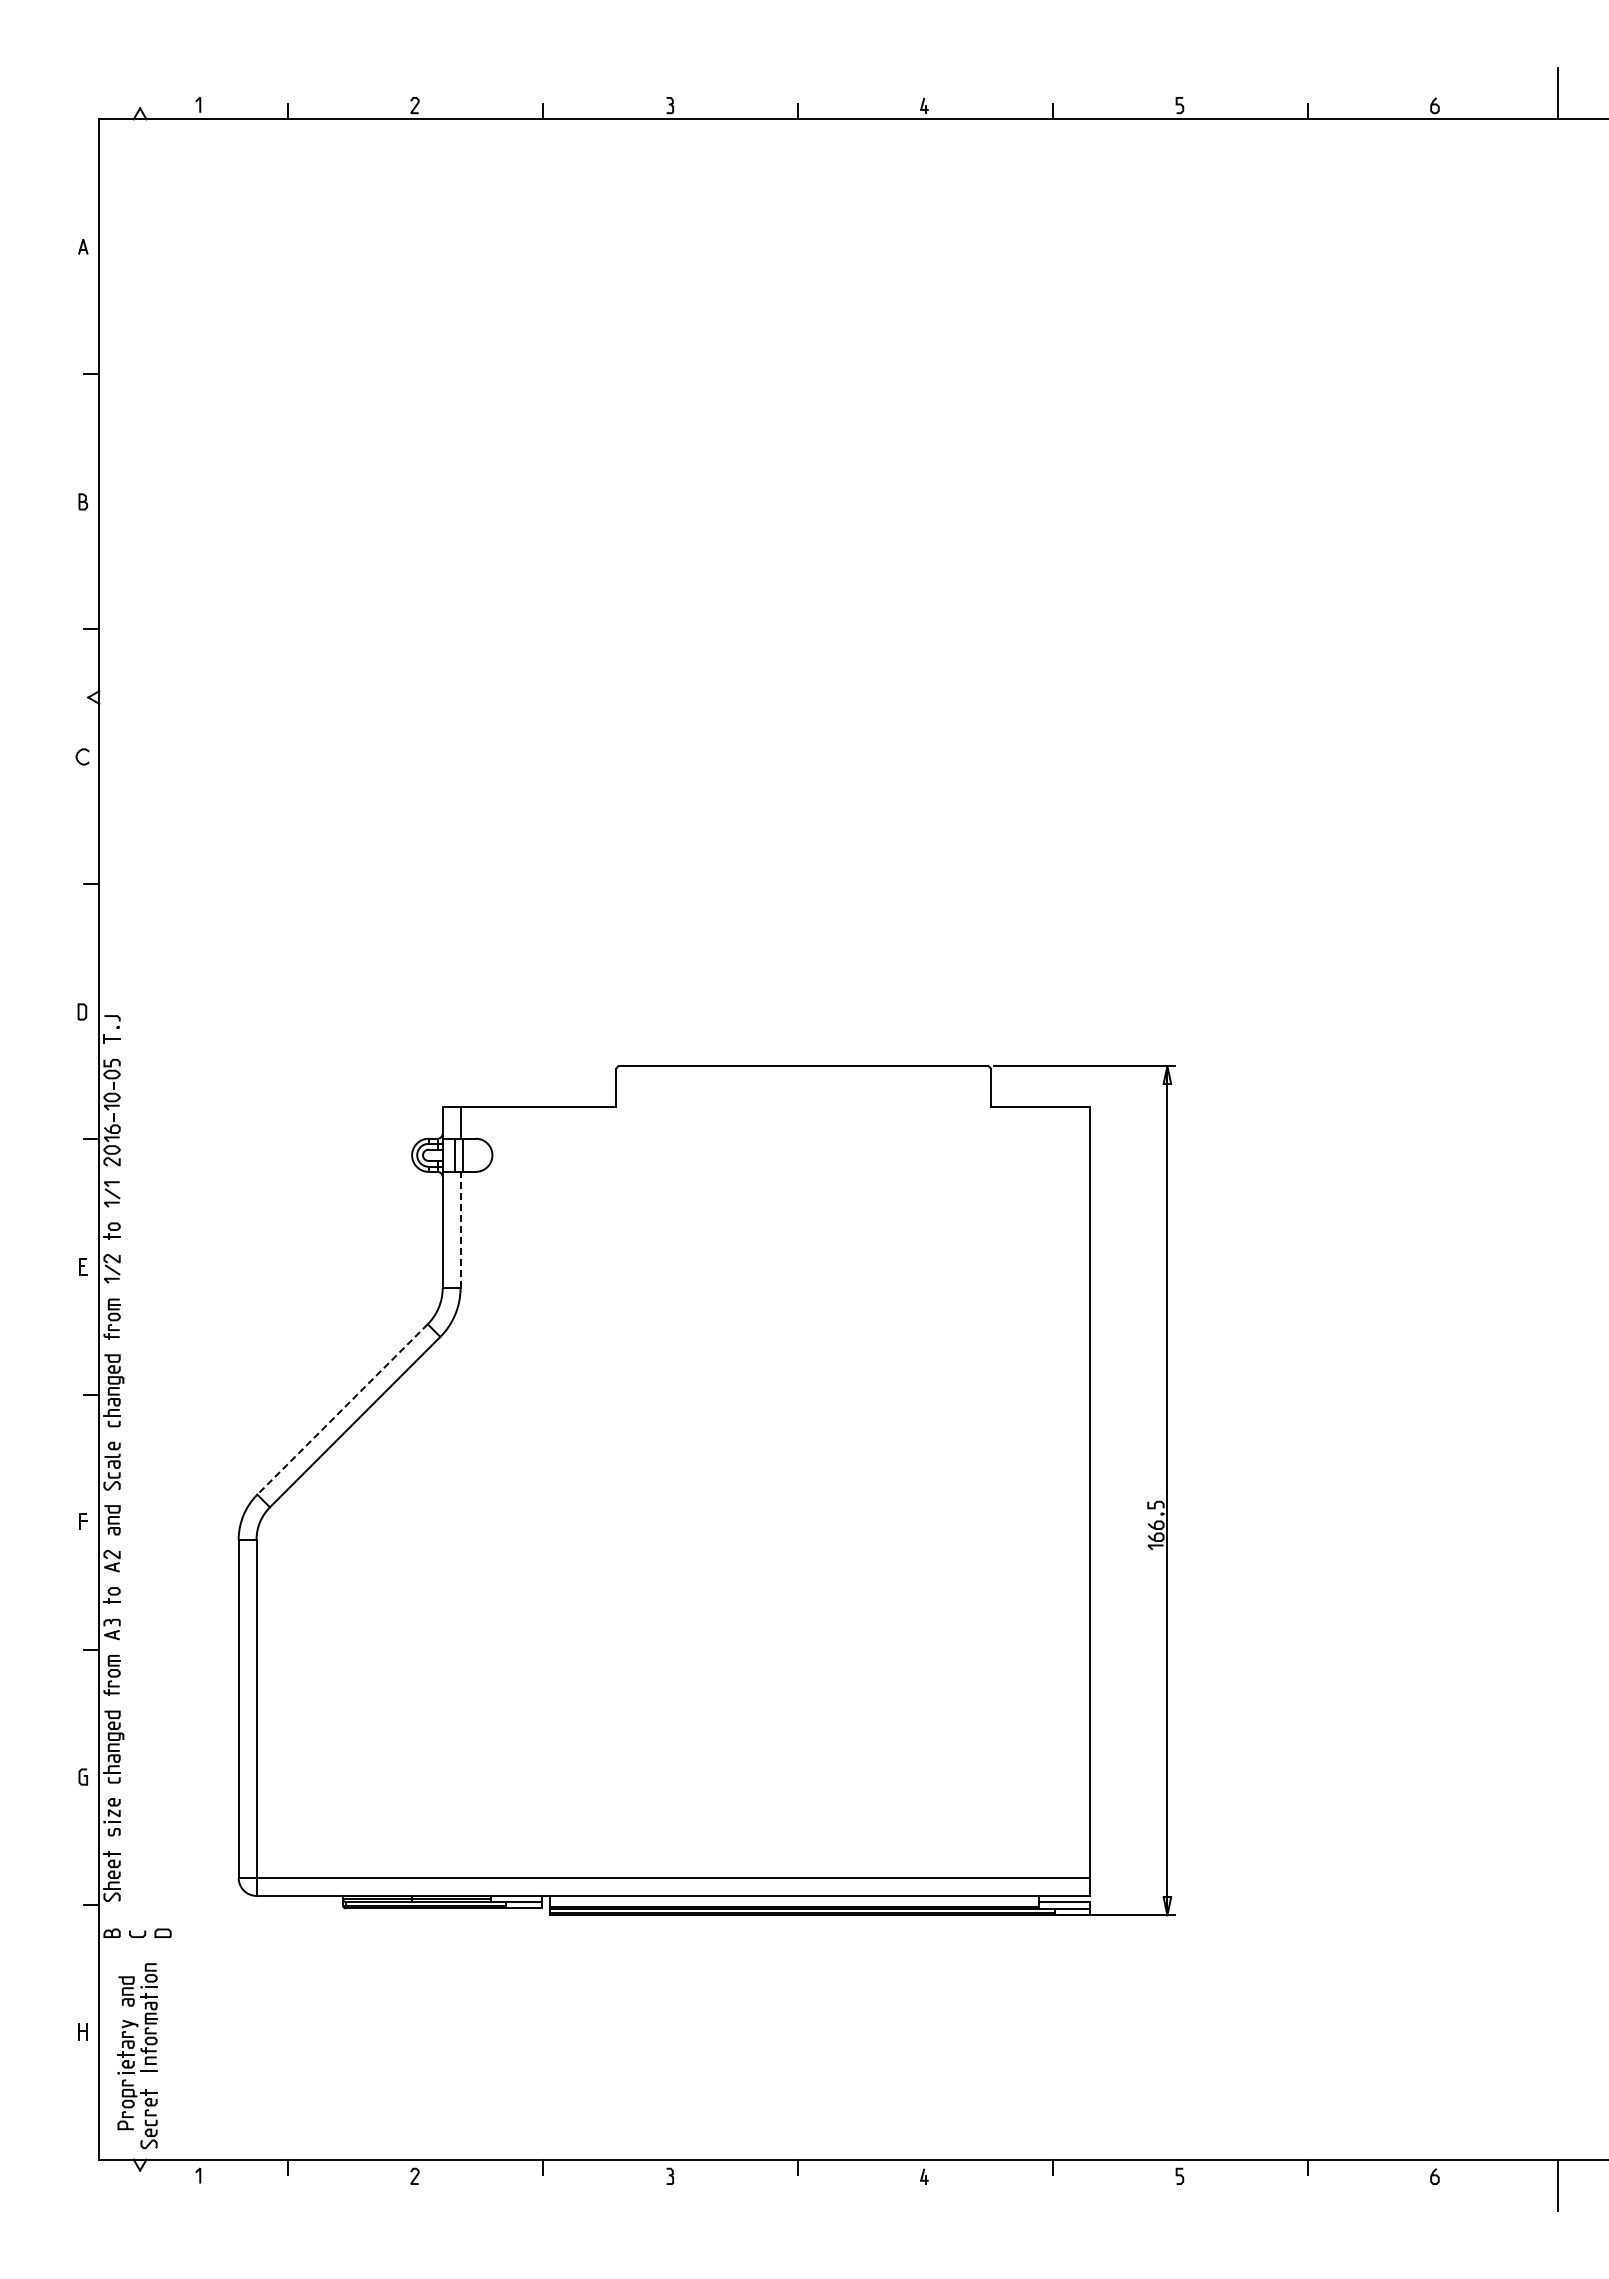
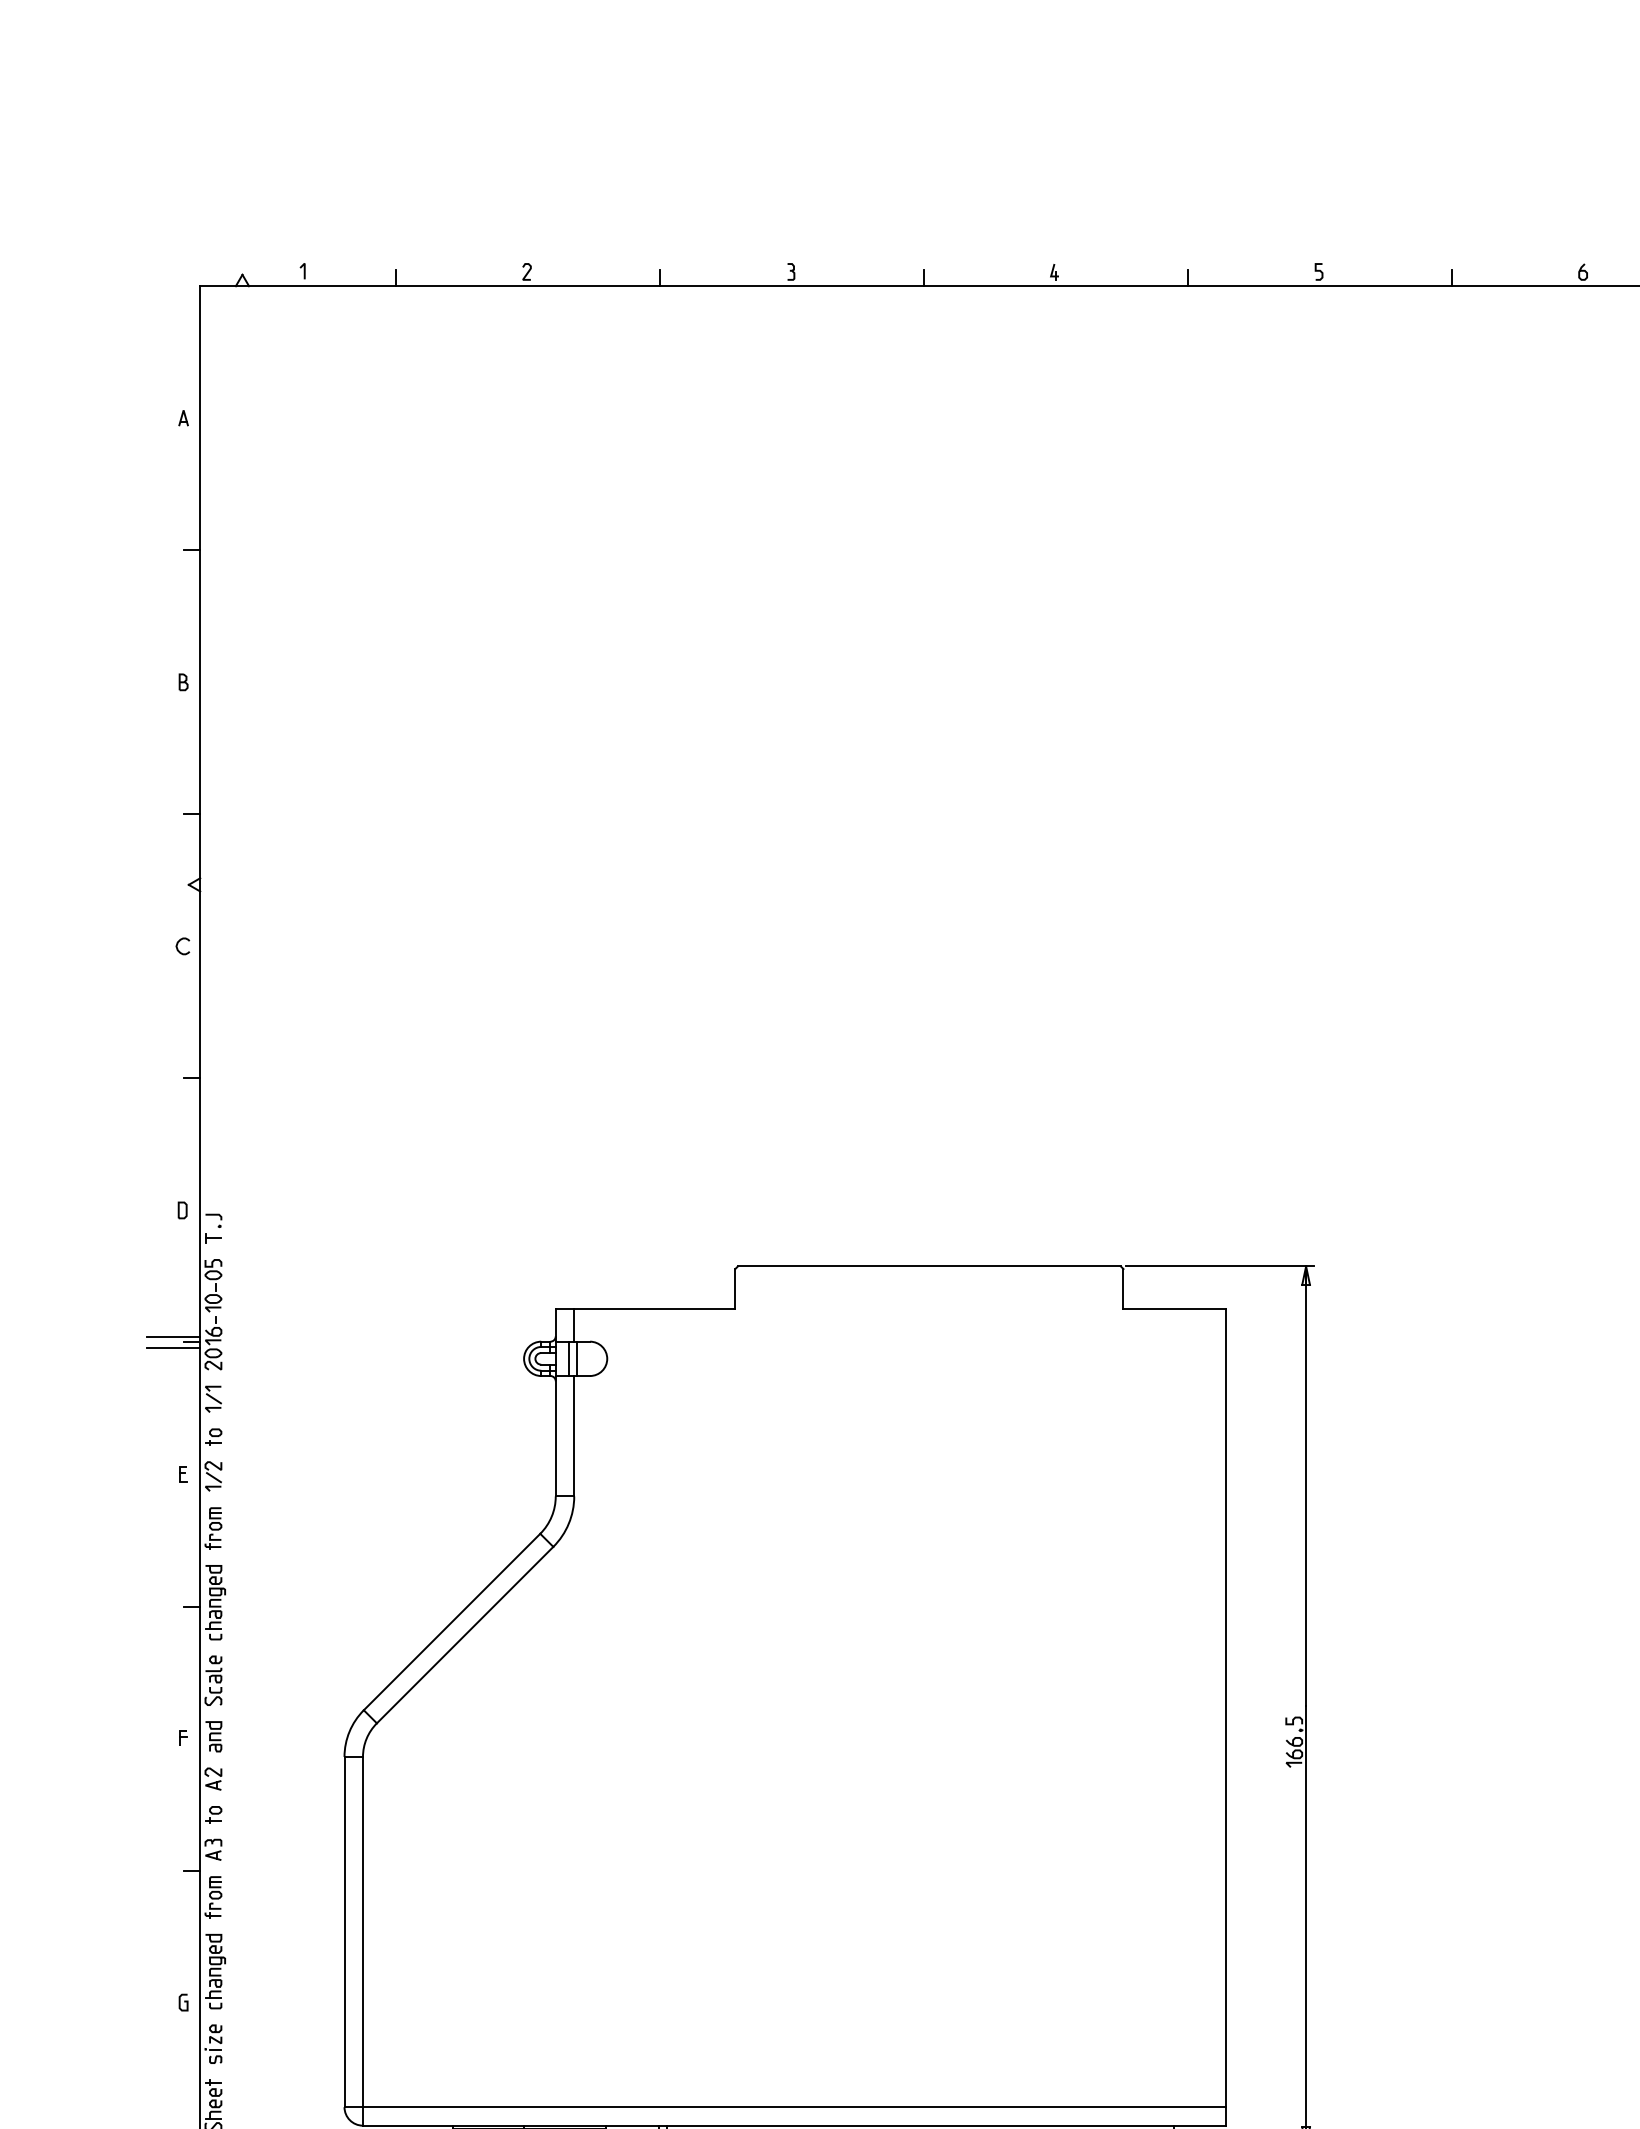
line: (73, 1134) -> (173, 1337), added
line: (73, 1144) -> (173, 1347), added
line: (460, 1229) -> (574, 1435), dashed -> solid
line: (342, 1409) -> (452, 1622), dashed -> solid

